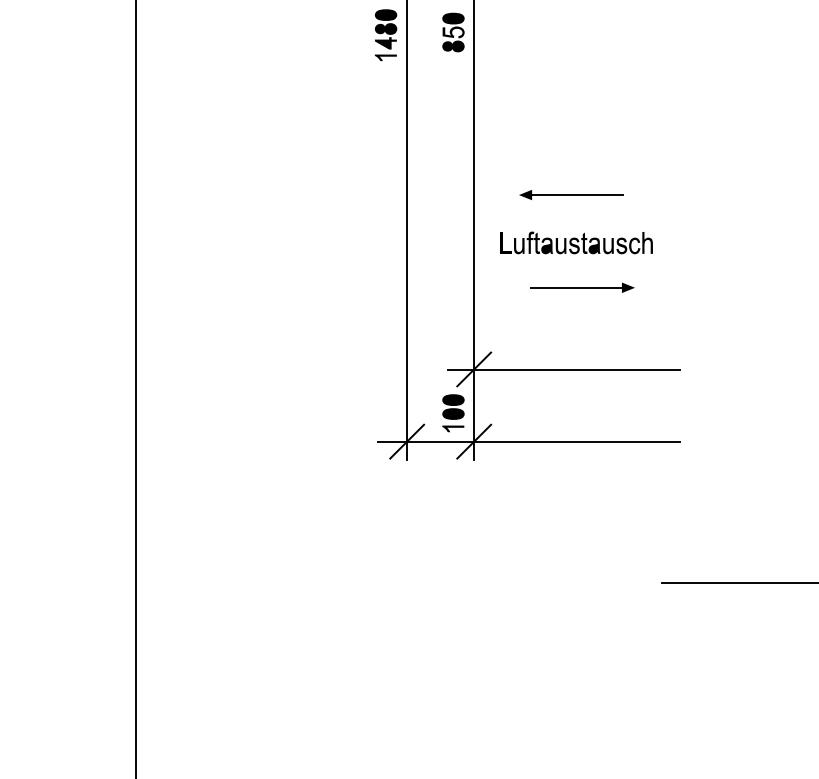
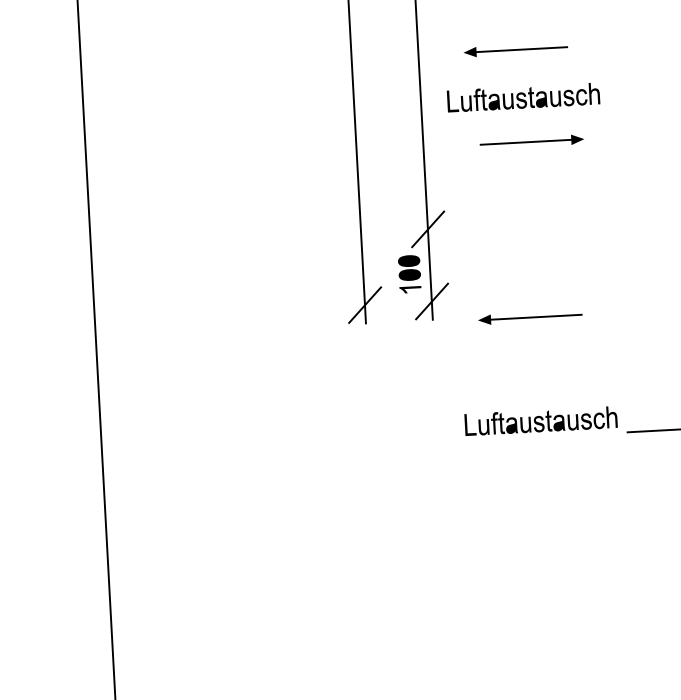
line: (563, 370) -> (517, 225), removed
line: (528, 442) -> (486, 299), removed
part: (571, 462) -> (530, 317), added
part: (576, 566) -> (540, 420), added

